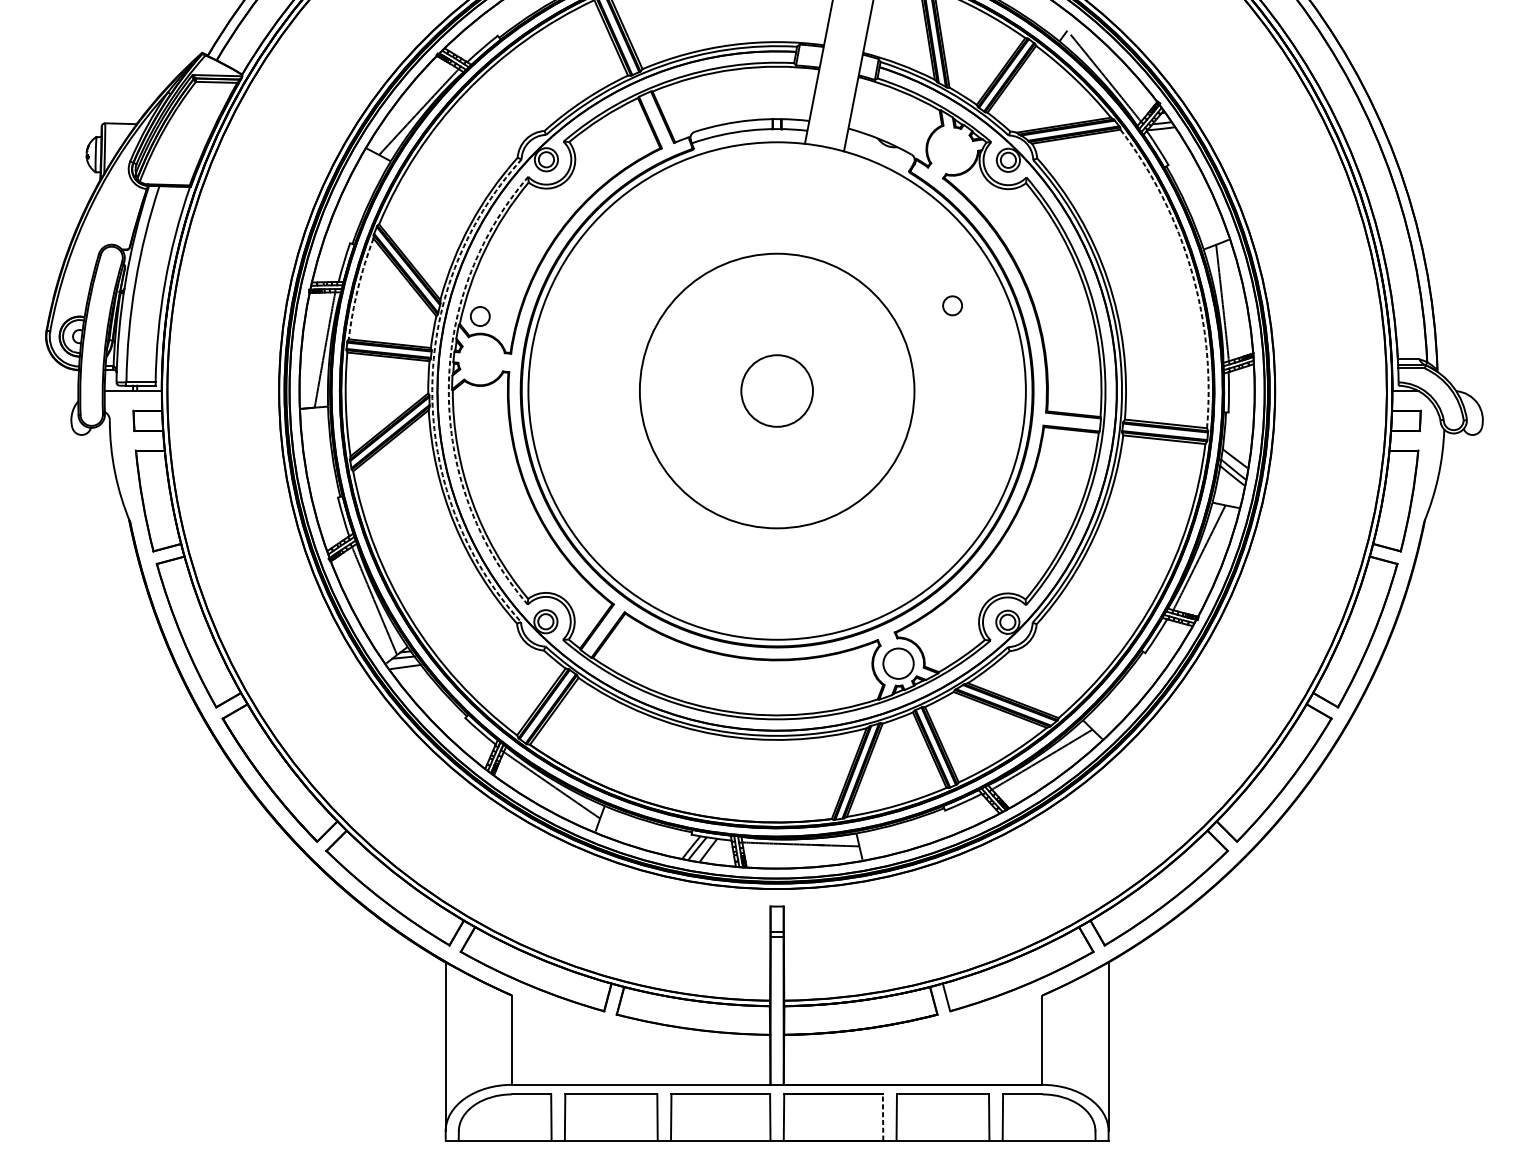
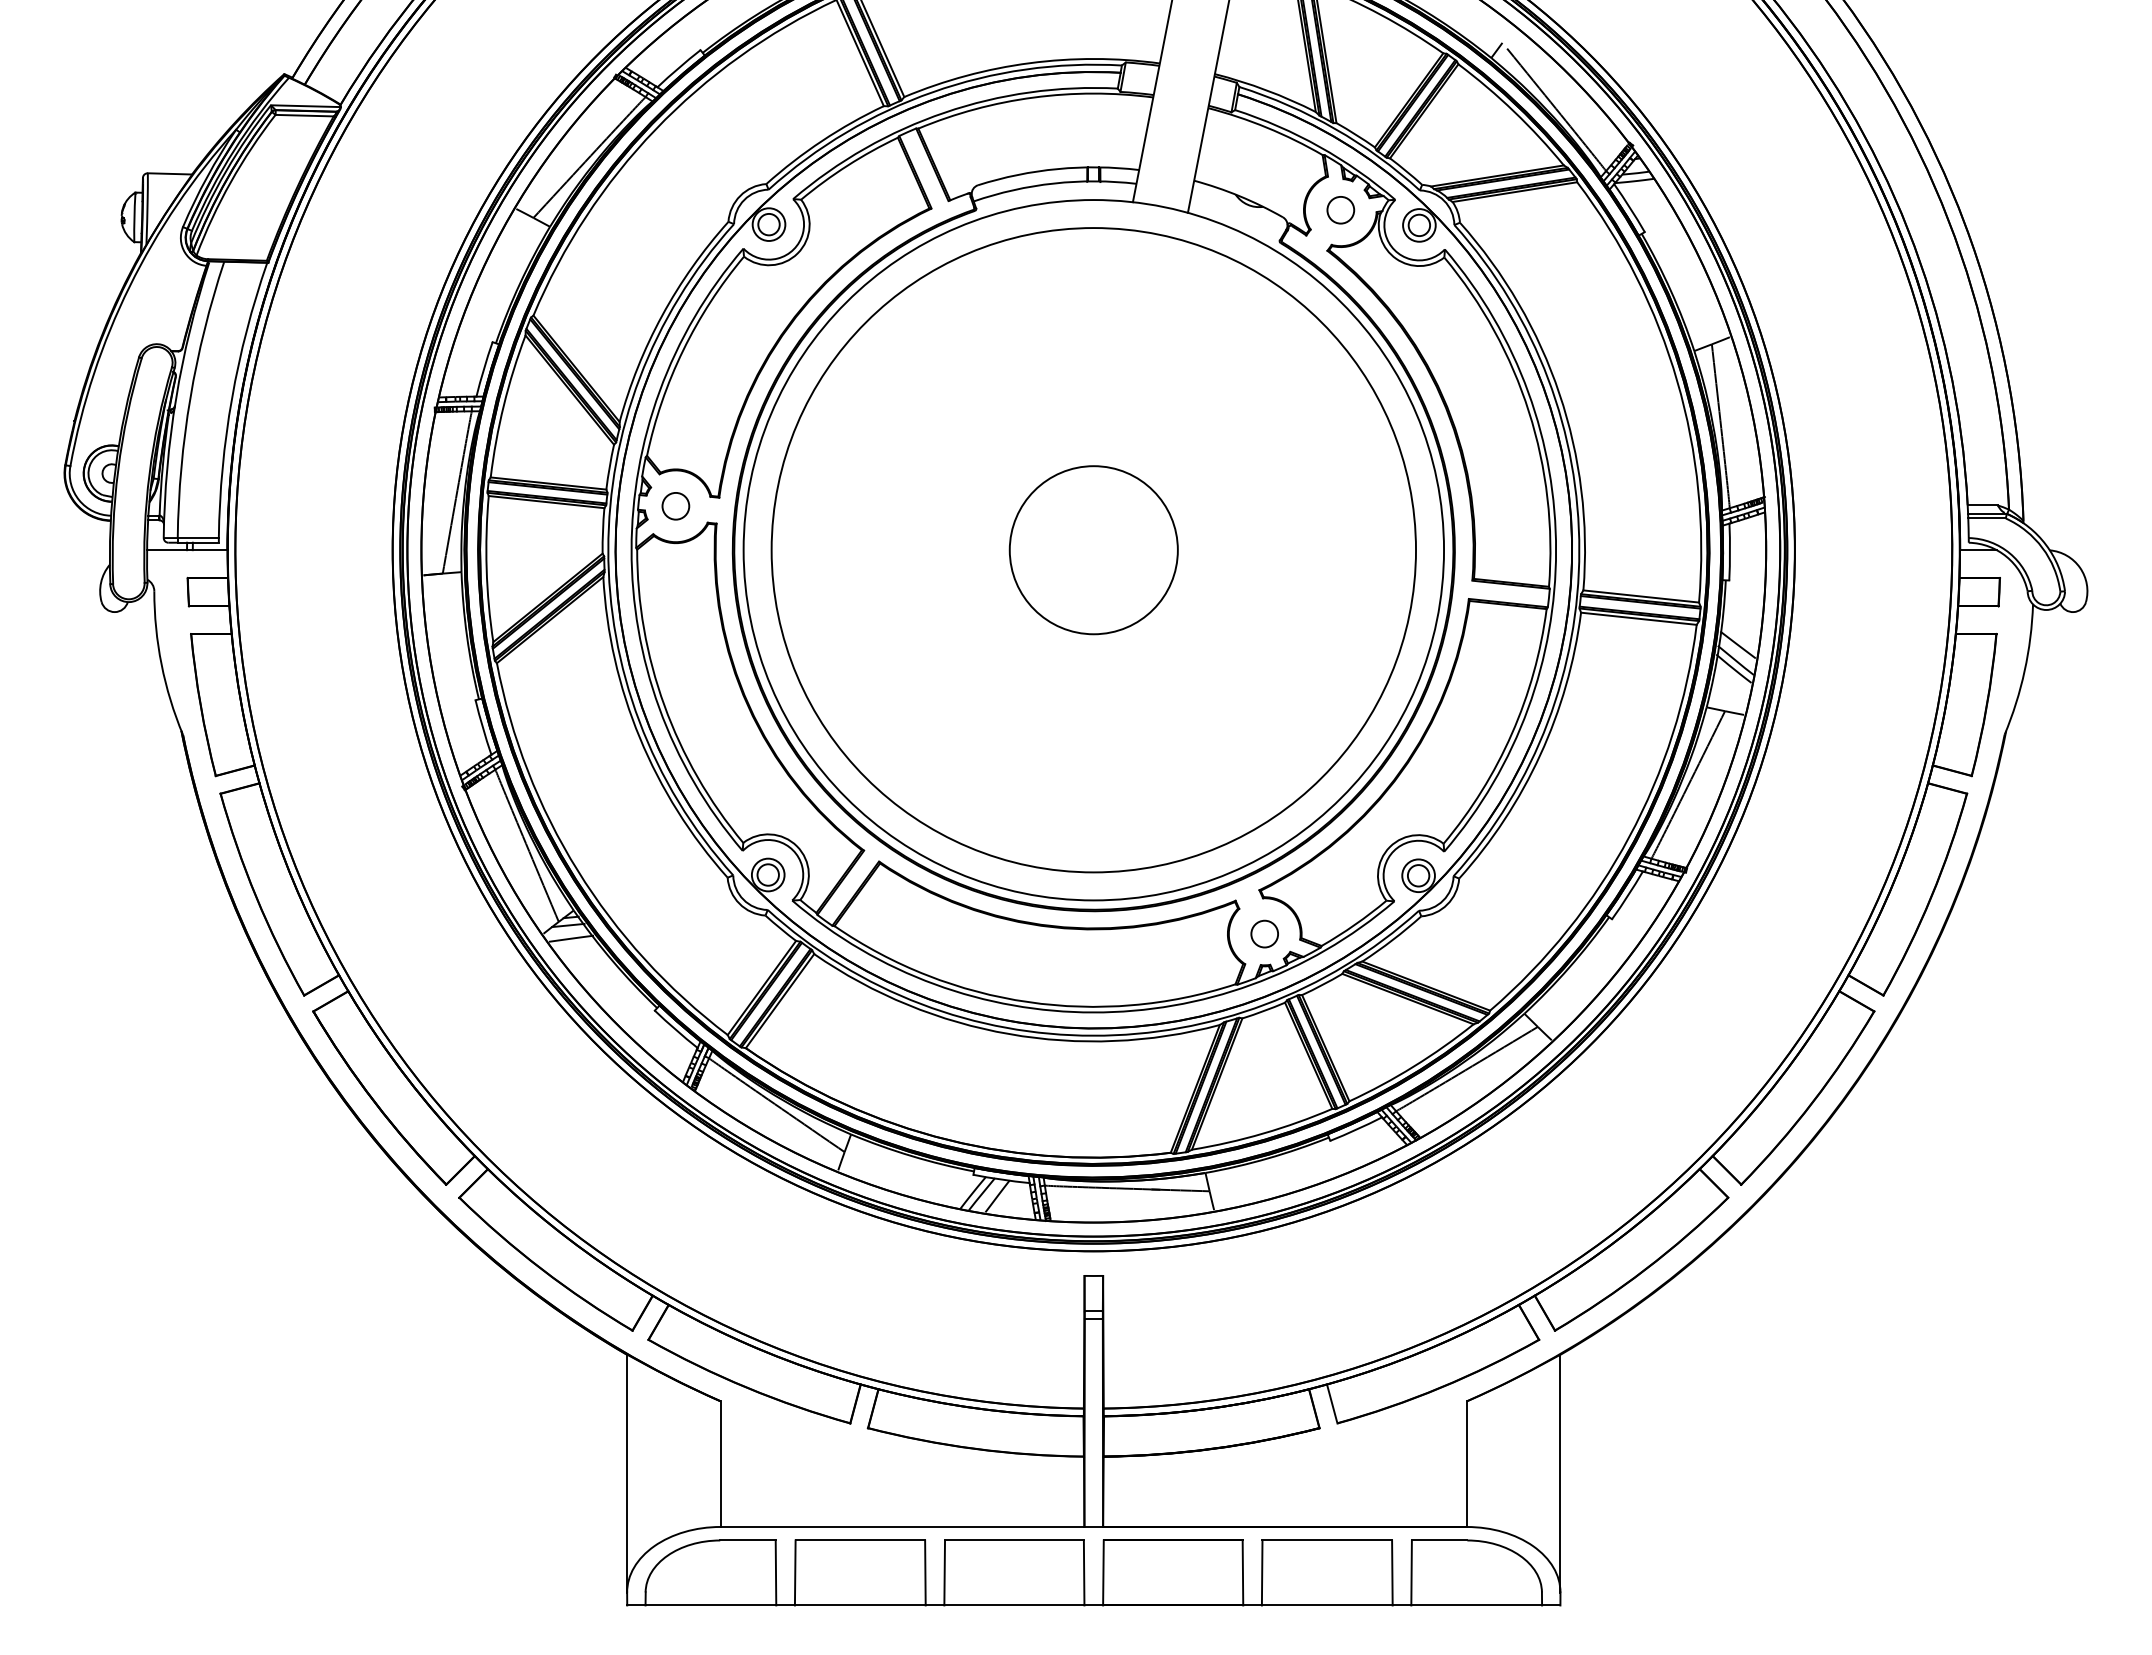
arc: (1191, 271) -> (1677, 381), dashed -> solid
arc: (357, 288) -> (503, 405), dashed -> solid
circle: (952, 306) -> (1340, 210), moved
circle: (480, 316) -> (675, 506), moved
arc: (432, 390) -> (608, 549), dashed -> solid
arc: (448, 390) -> (631, 549), dashed -> solid
circle: (776, 391) -> (1093, 550), size x1.67
circle: (776, 391) -> (1093, 550), size x1.67
circle: (898, 663) -> (1264, 933), size x0.62
line: (882, 1117) -> (1242, 1572), dashed -> solid

